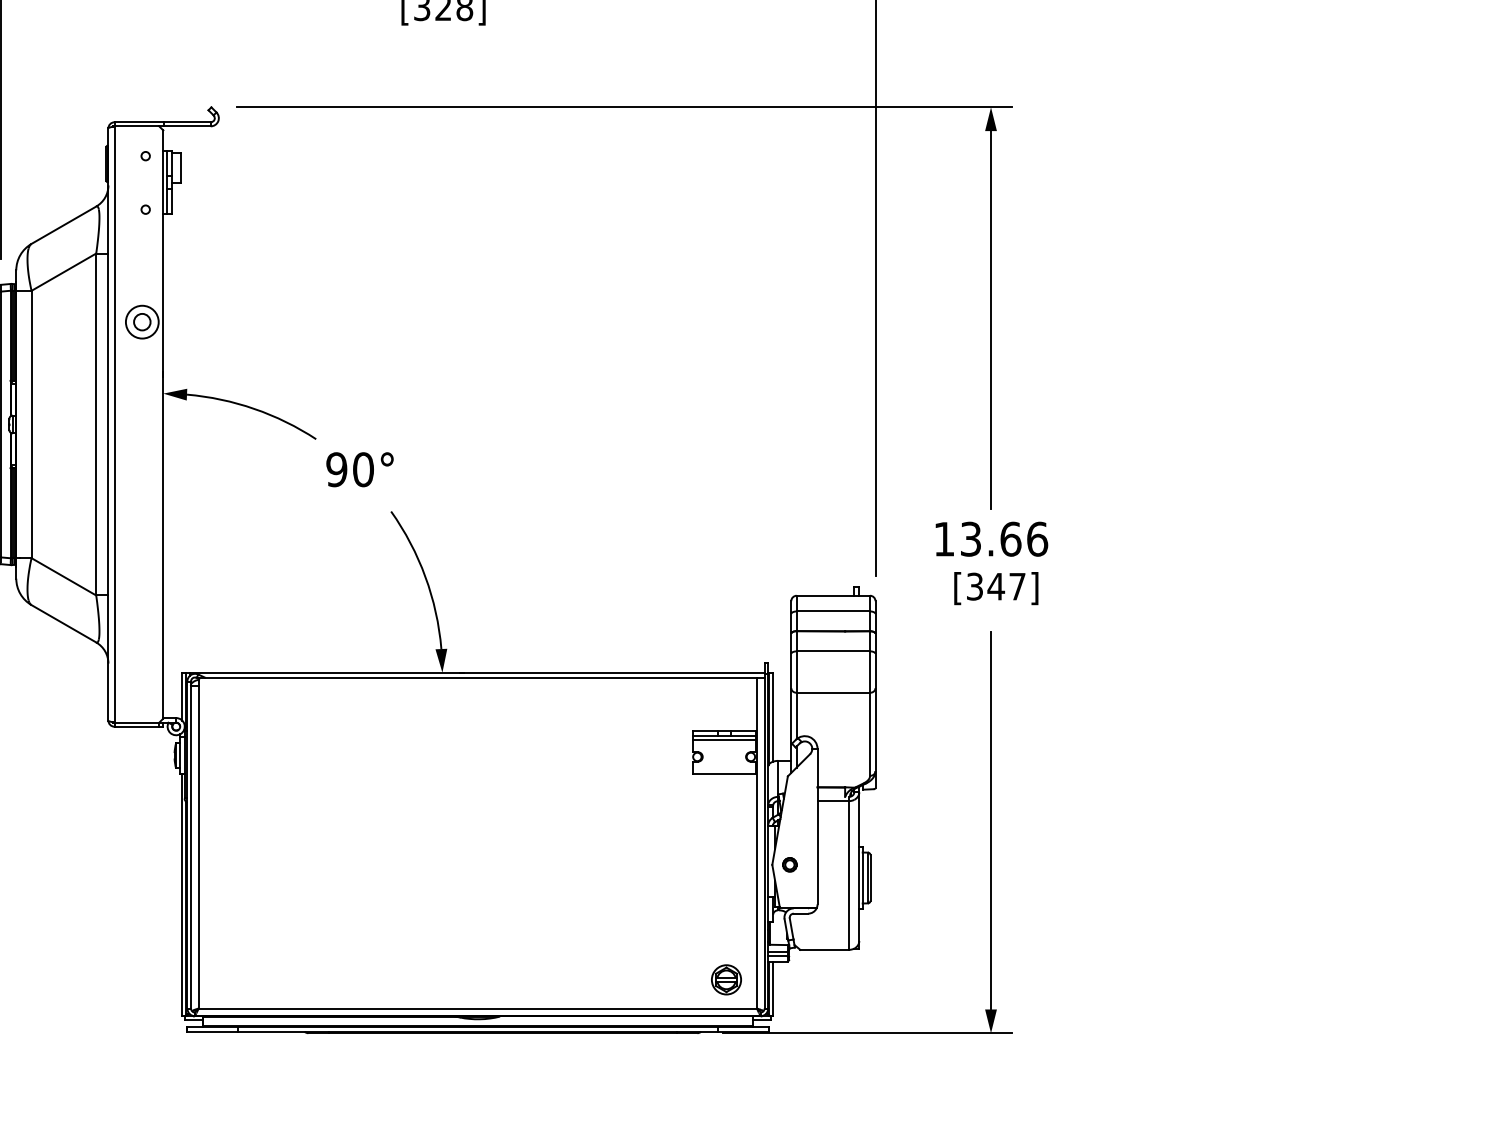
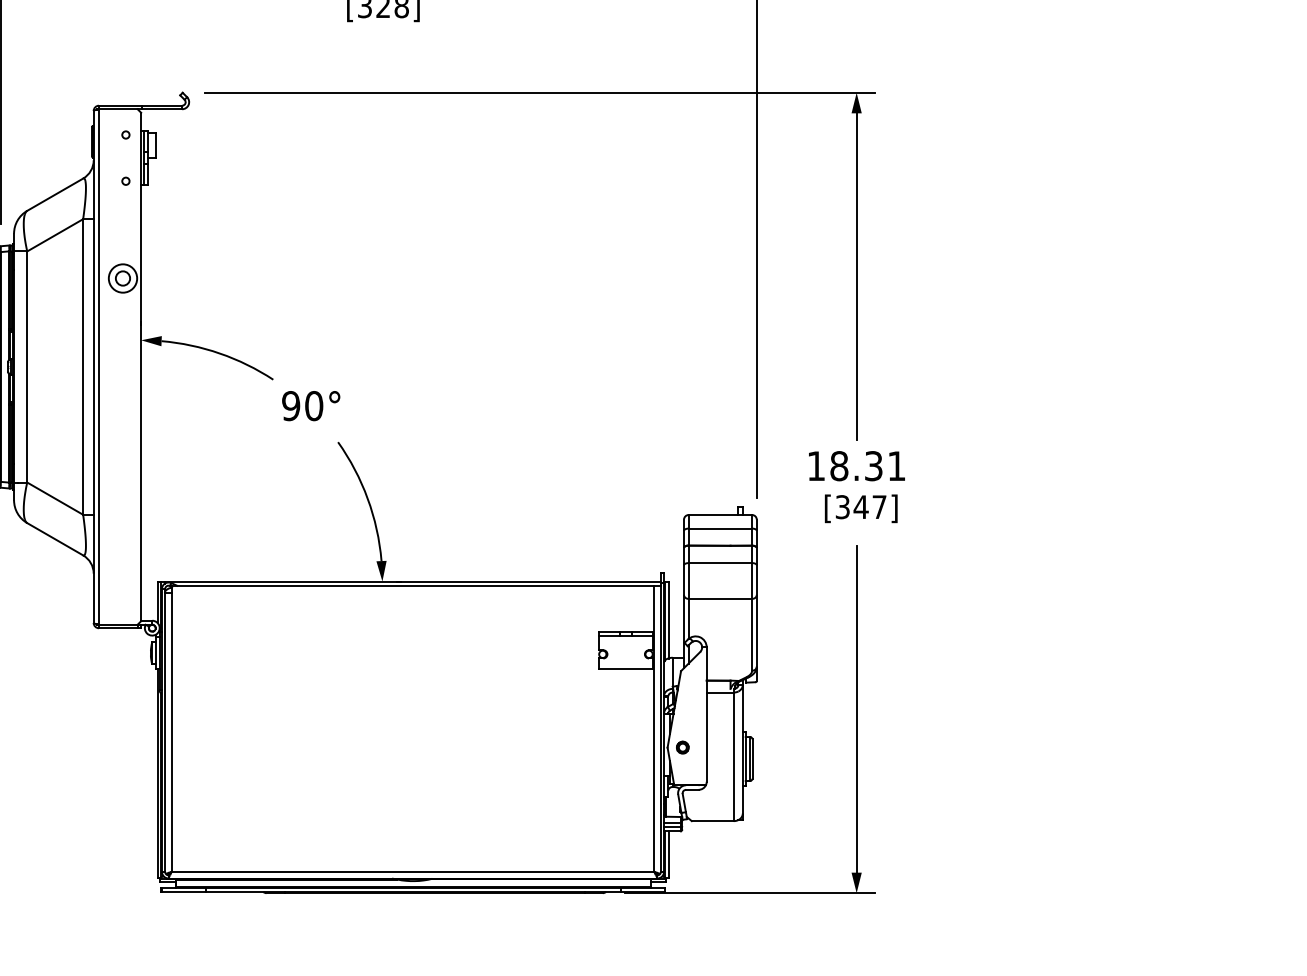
text: (1004, 539) -> (868, 466), 13.66 -> 18.31
line: (724, 739) -> (626, 639), removed
part: (725, 979) -> (627, 846), removed

